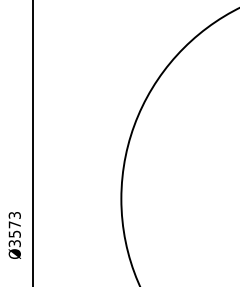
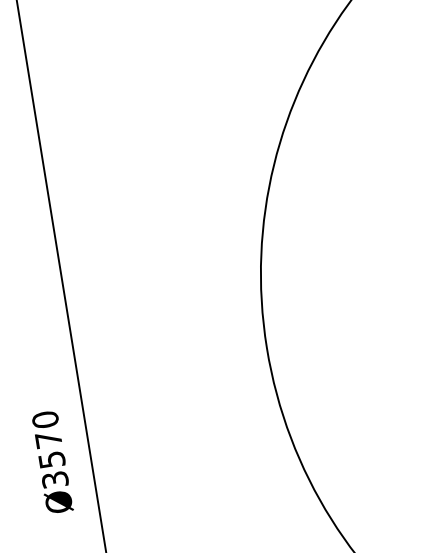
text: (14, 215) -> (44, 420), Ø3573 -> Ø3570

